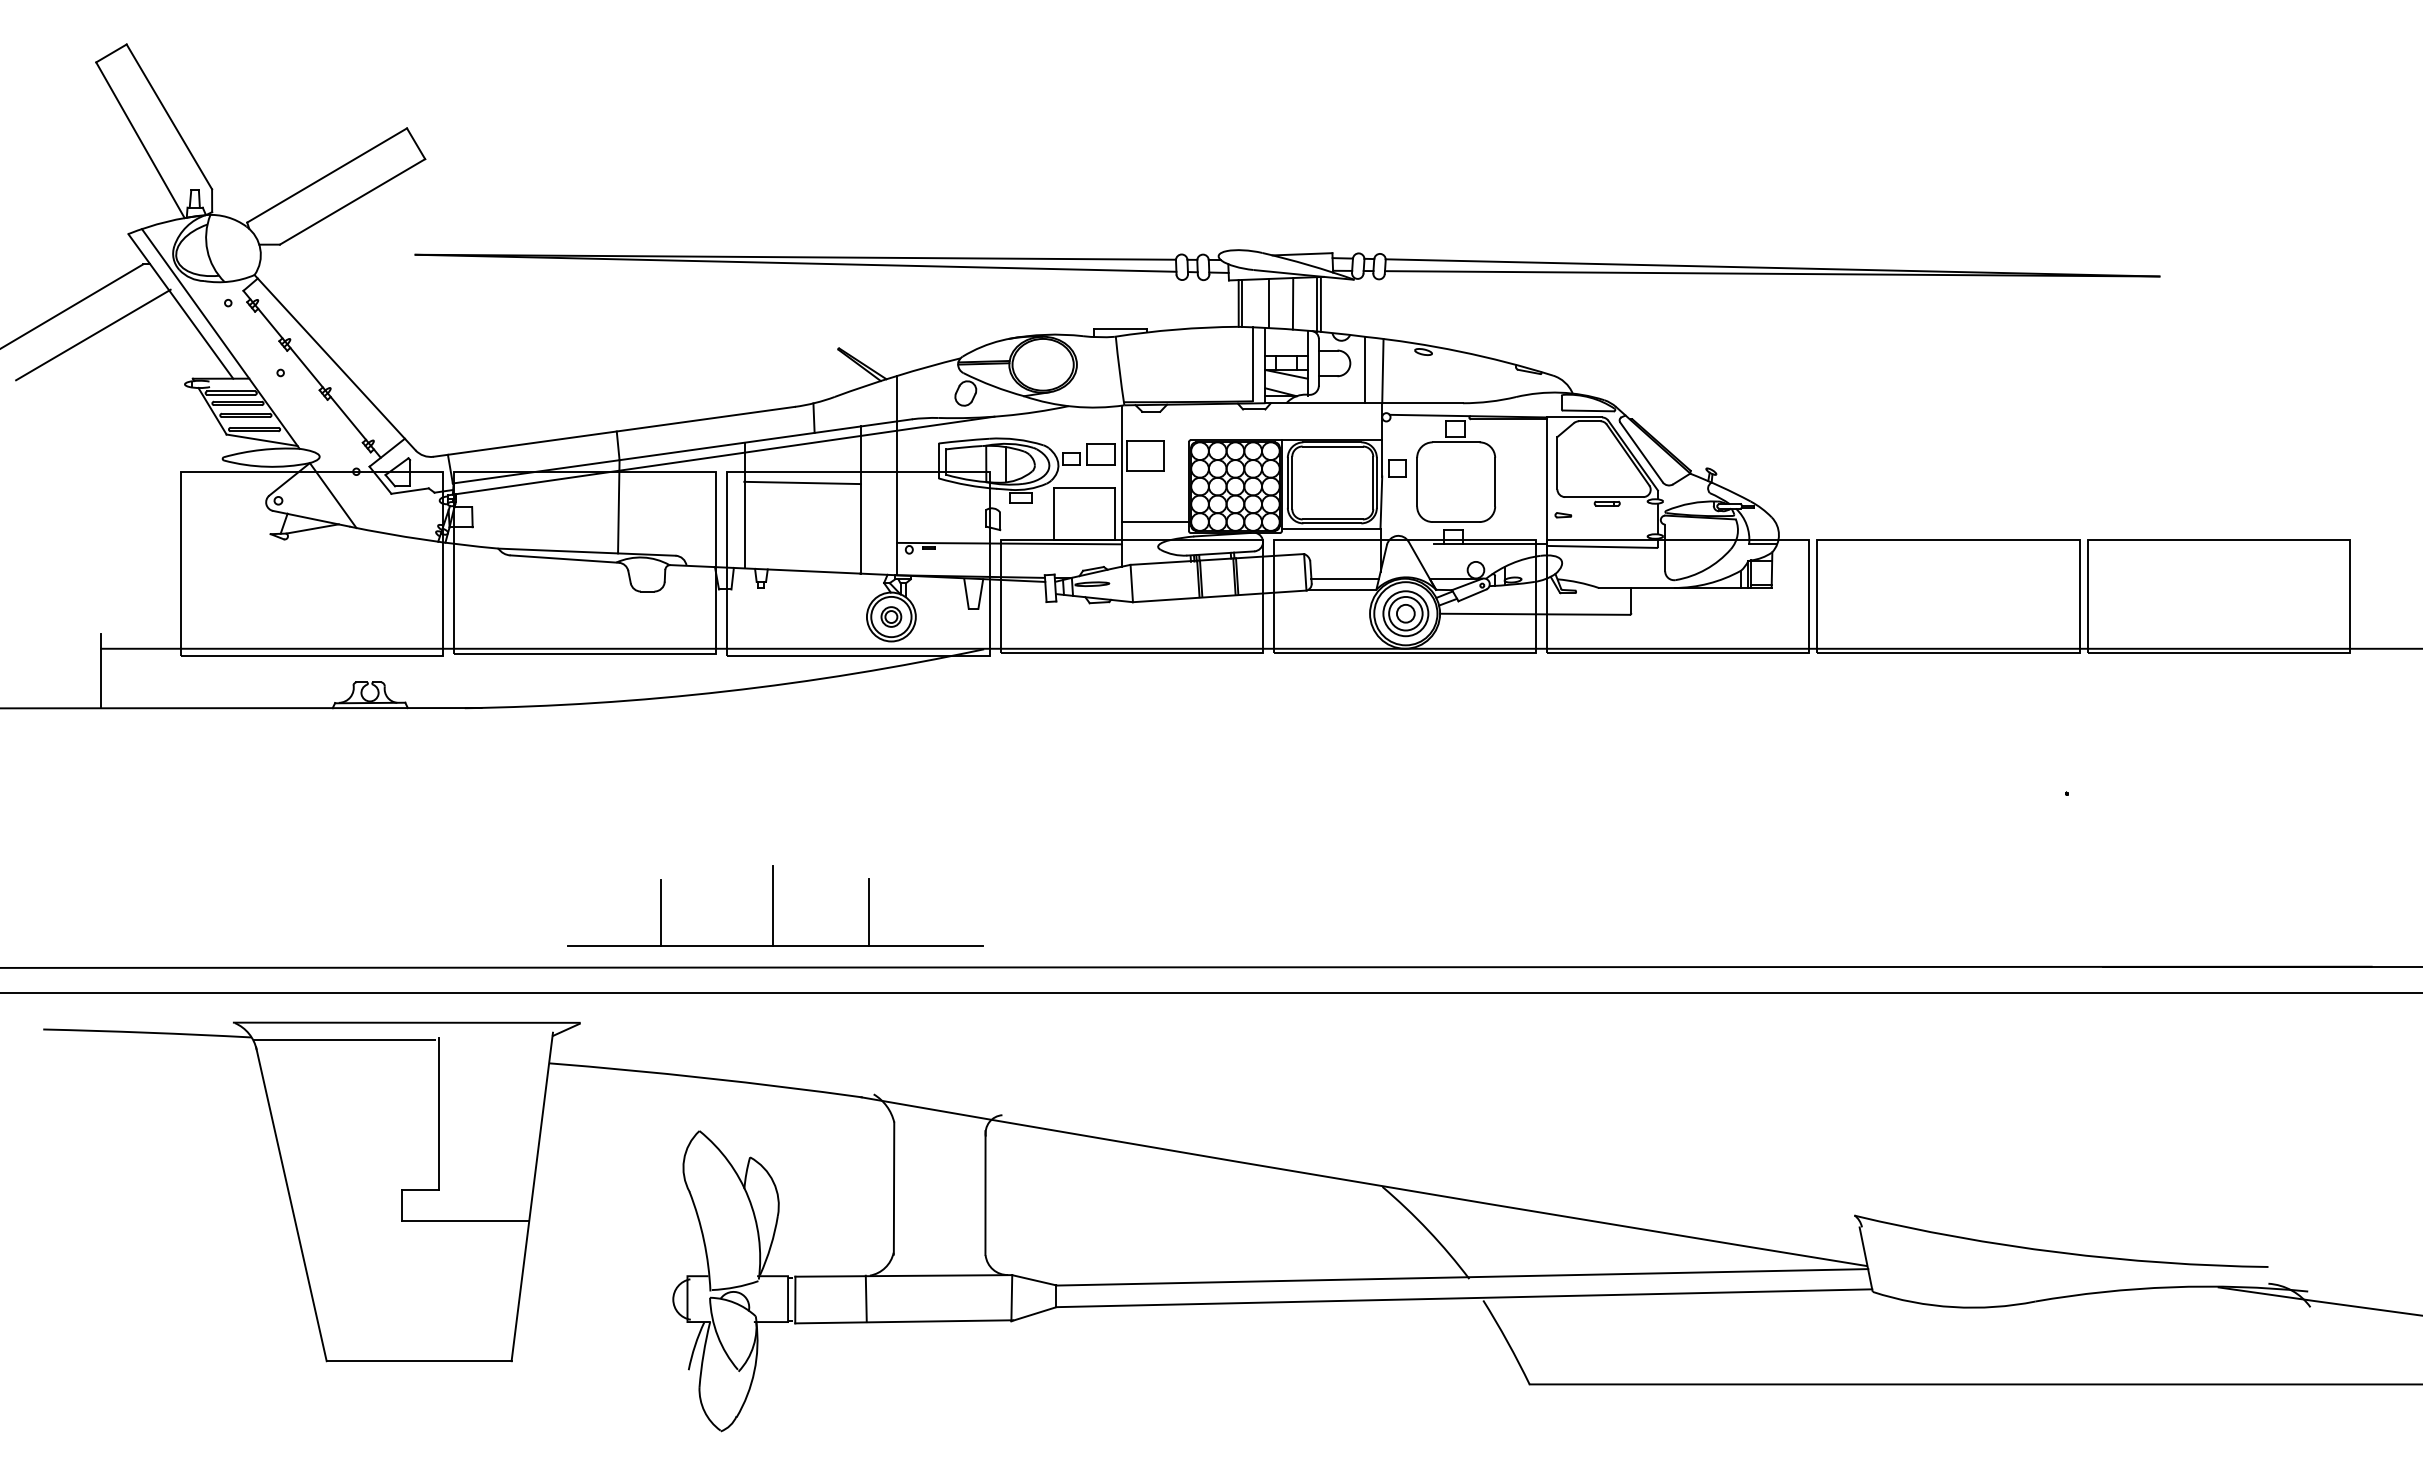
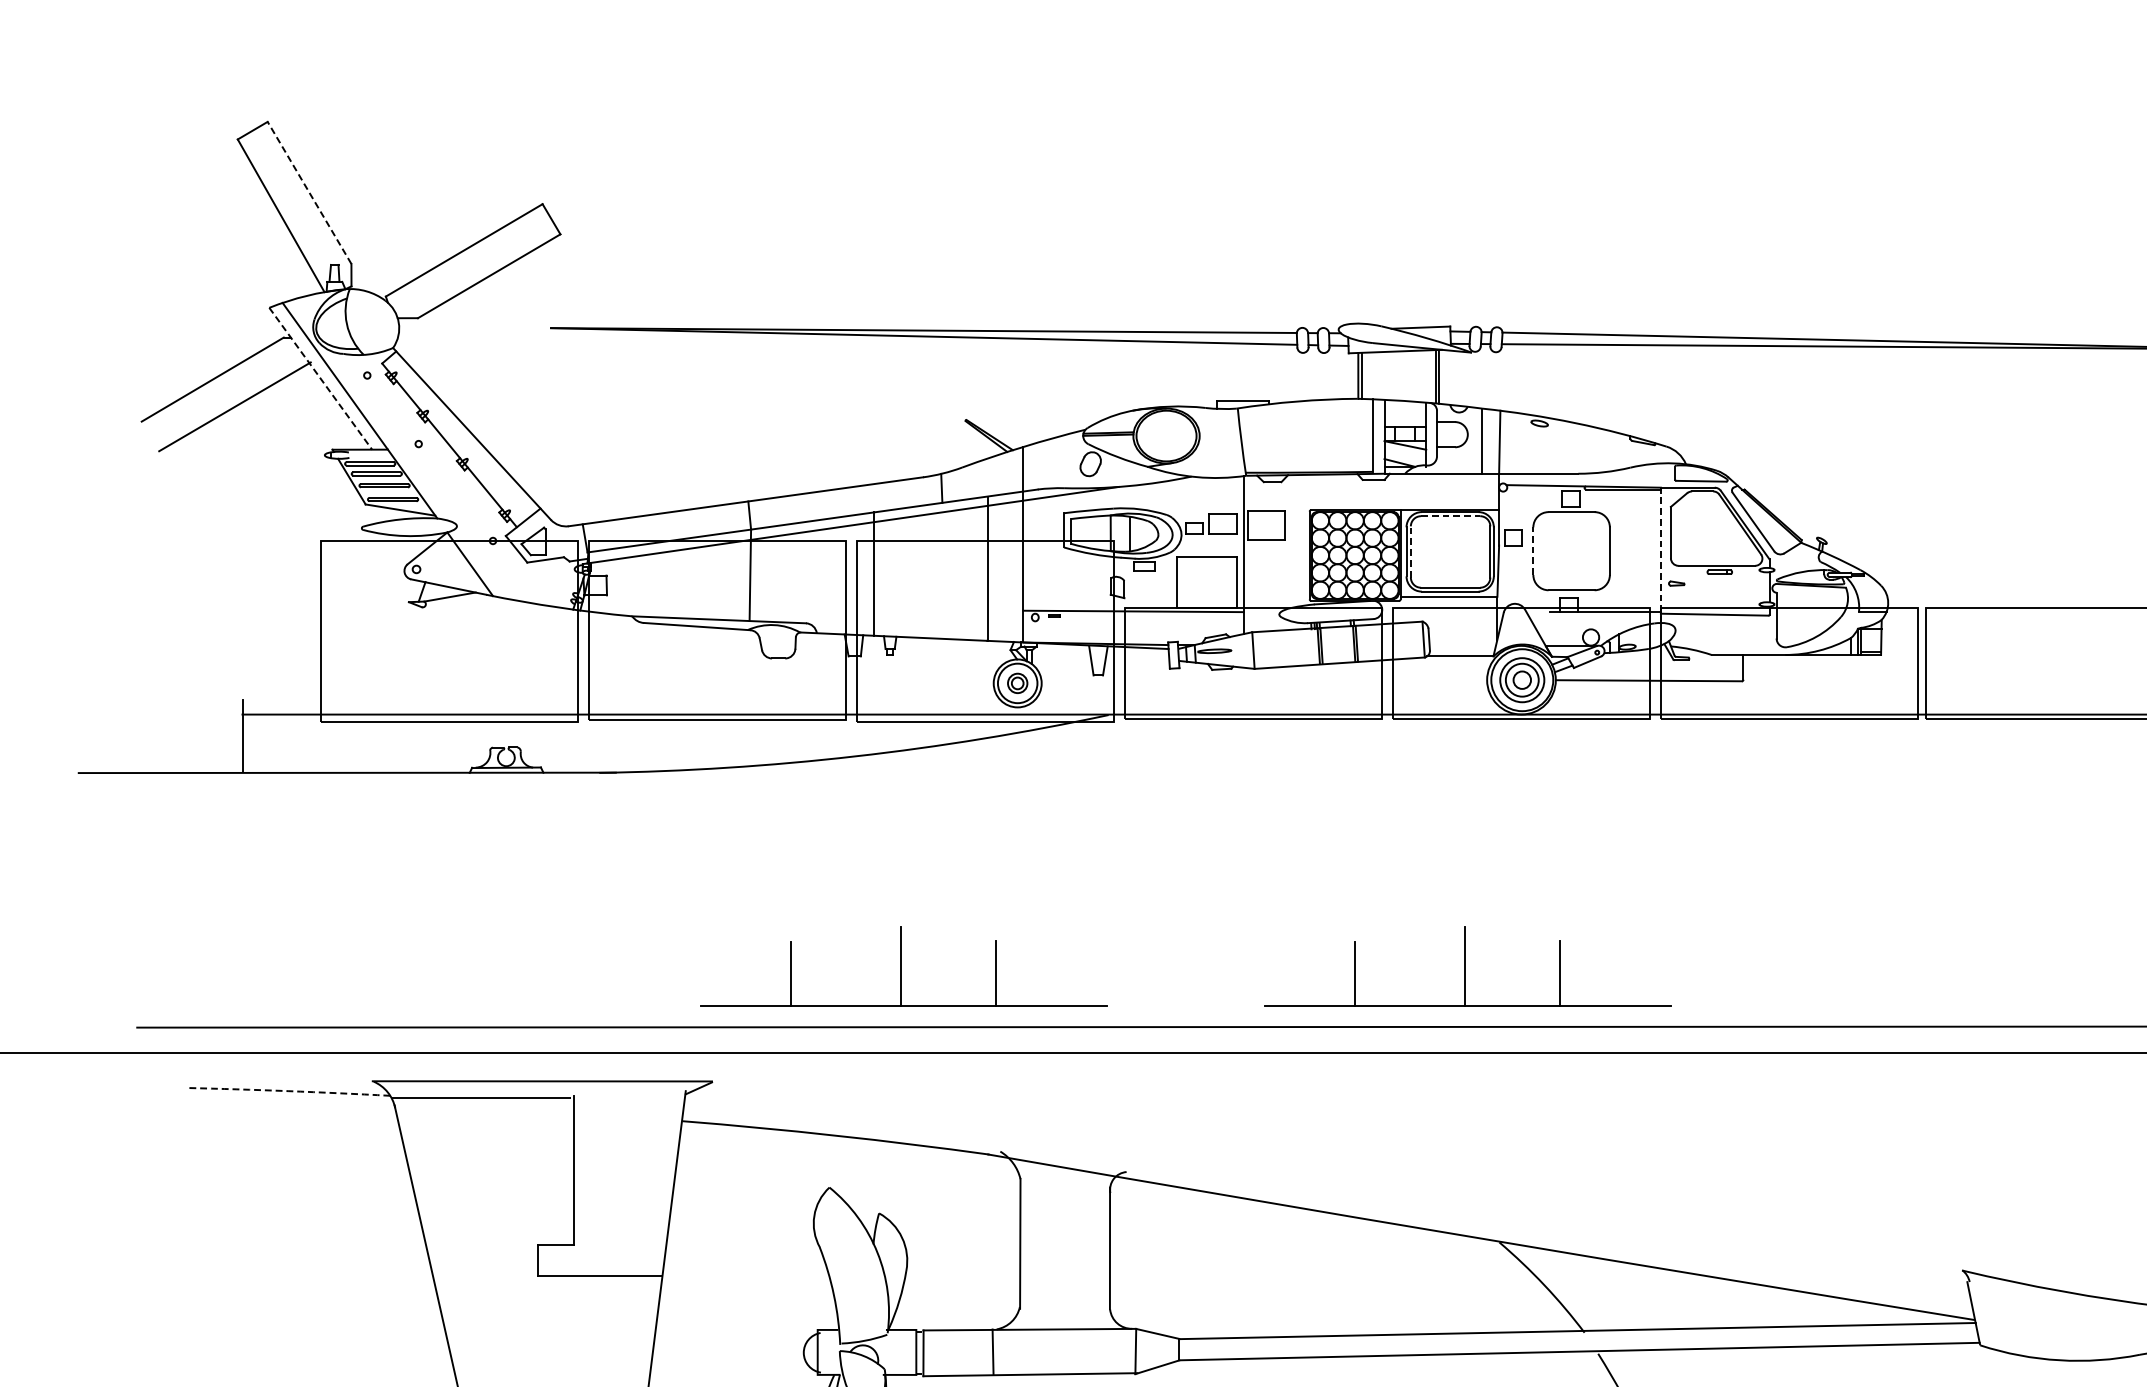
line: (169, 116) -> (309, 192), solid -> dashed
line: (1269, 303) -> (1388, 375), removed
line: (1292, 303) -> (1411, 375), removed
line: (181, 306) -> (321, 378), solid -> dashed
line: (1333, 446) -> (1451, 516), solid -> dashed
line: (1417, 481) -> (1533, 550), solid -> dashed
line: (802, 482) -> (930, 551), removed
line: (1292, 482) -> (1411, 551), solid -> dashed
line: (1547, 486) -> (1661, 555), solid -> dashed
line: (1155, 522) -> (1276, 590), removed
line: (1344, 579) -> (1462, 646), removed
part: (1350, 905) -> (1467, 966), added
arc: (147, 1032) -> (288, 1090), solid -> dashed

